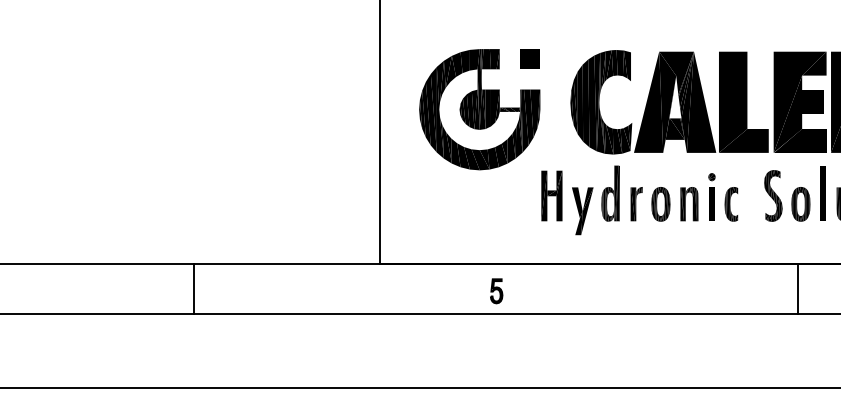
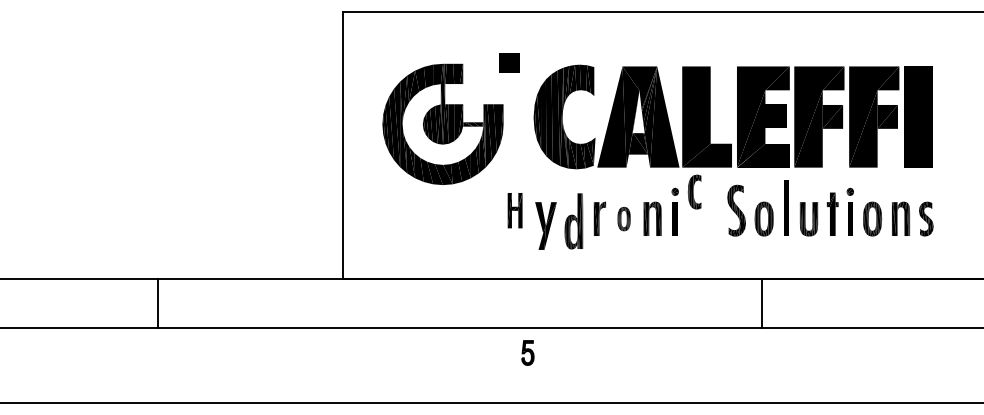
part: (530, 58) -> (509, 62), moved
part: (610, 193) -> (573, 221), moved
part: (551, 195) -> (514, 210), size x0.7
part: (660, 203) -> (623, 218), size x0.7
part: (731, 203) -> (694, 191), moved
part: (496, 290) -> (527, 352), moved

